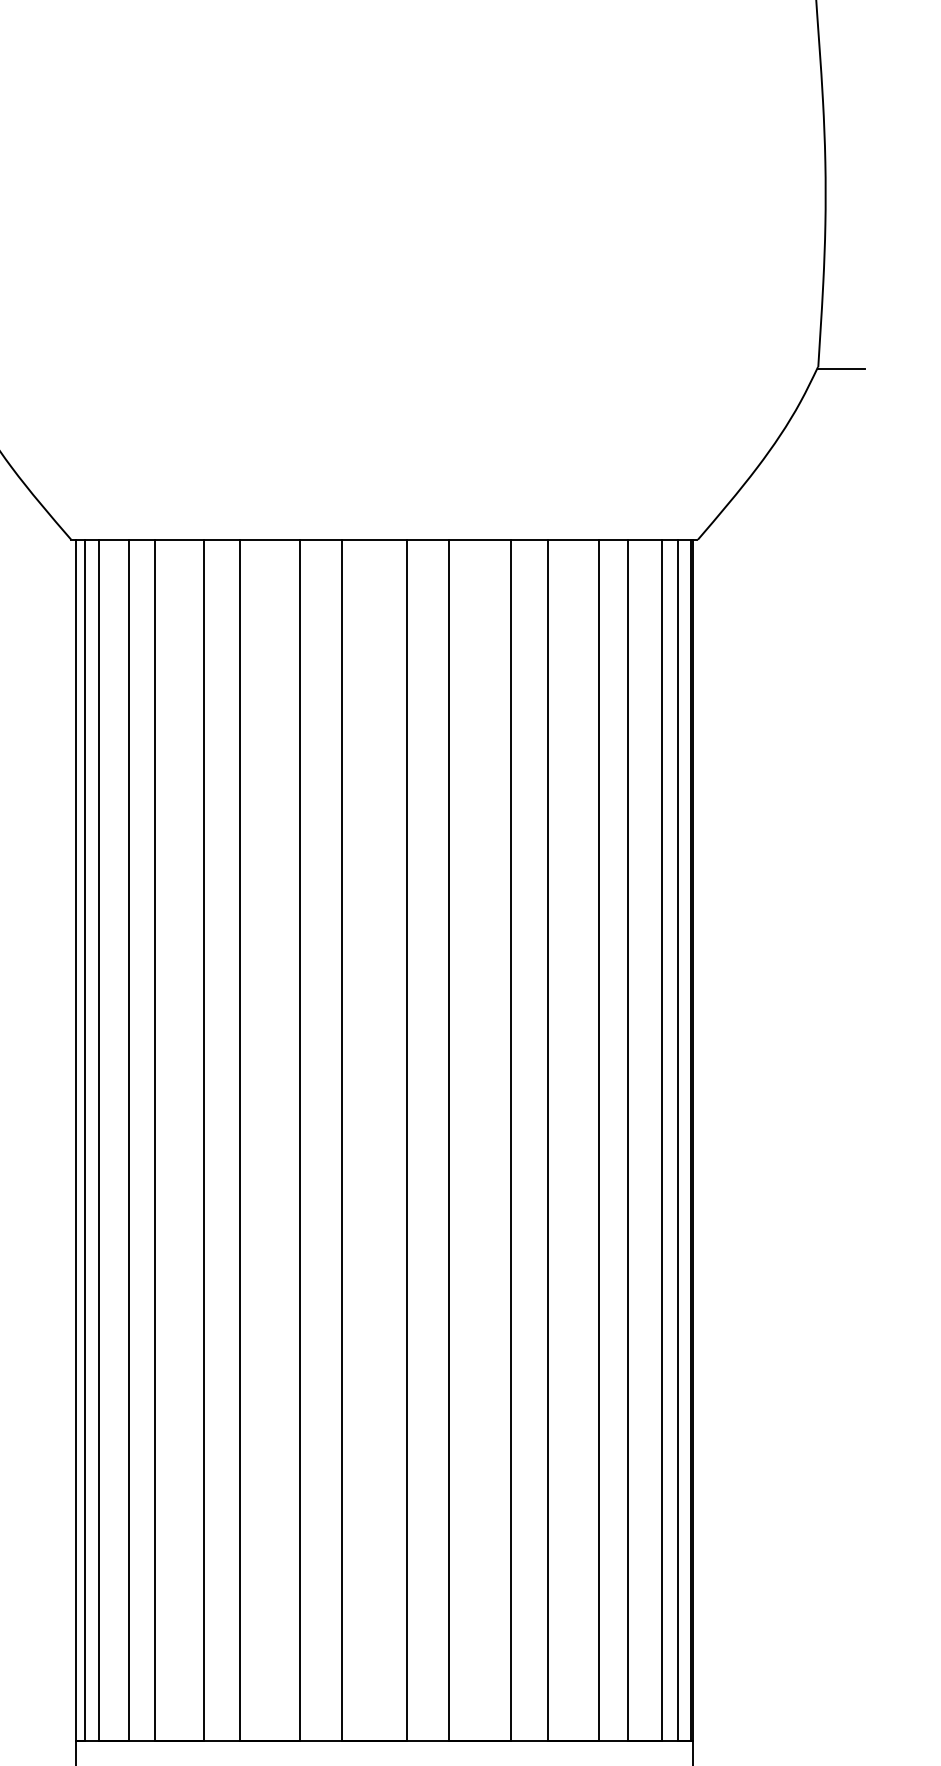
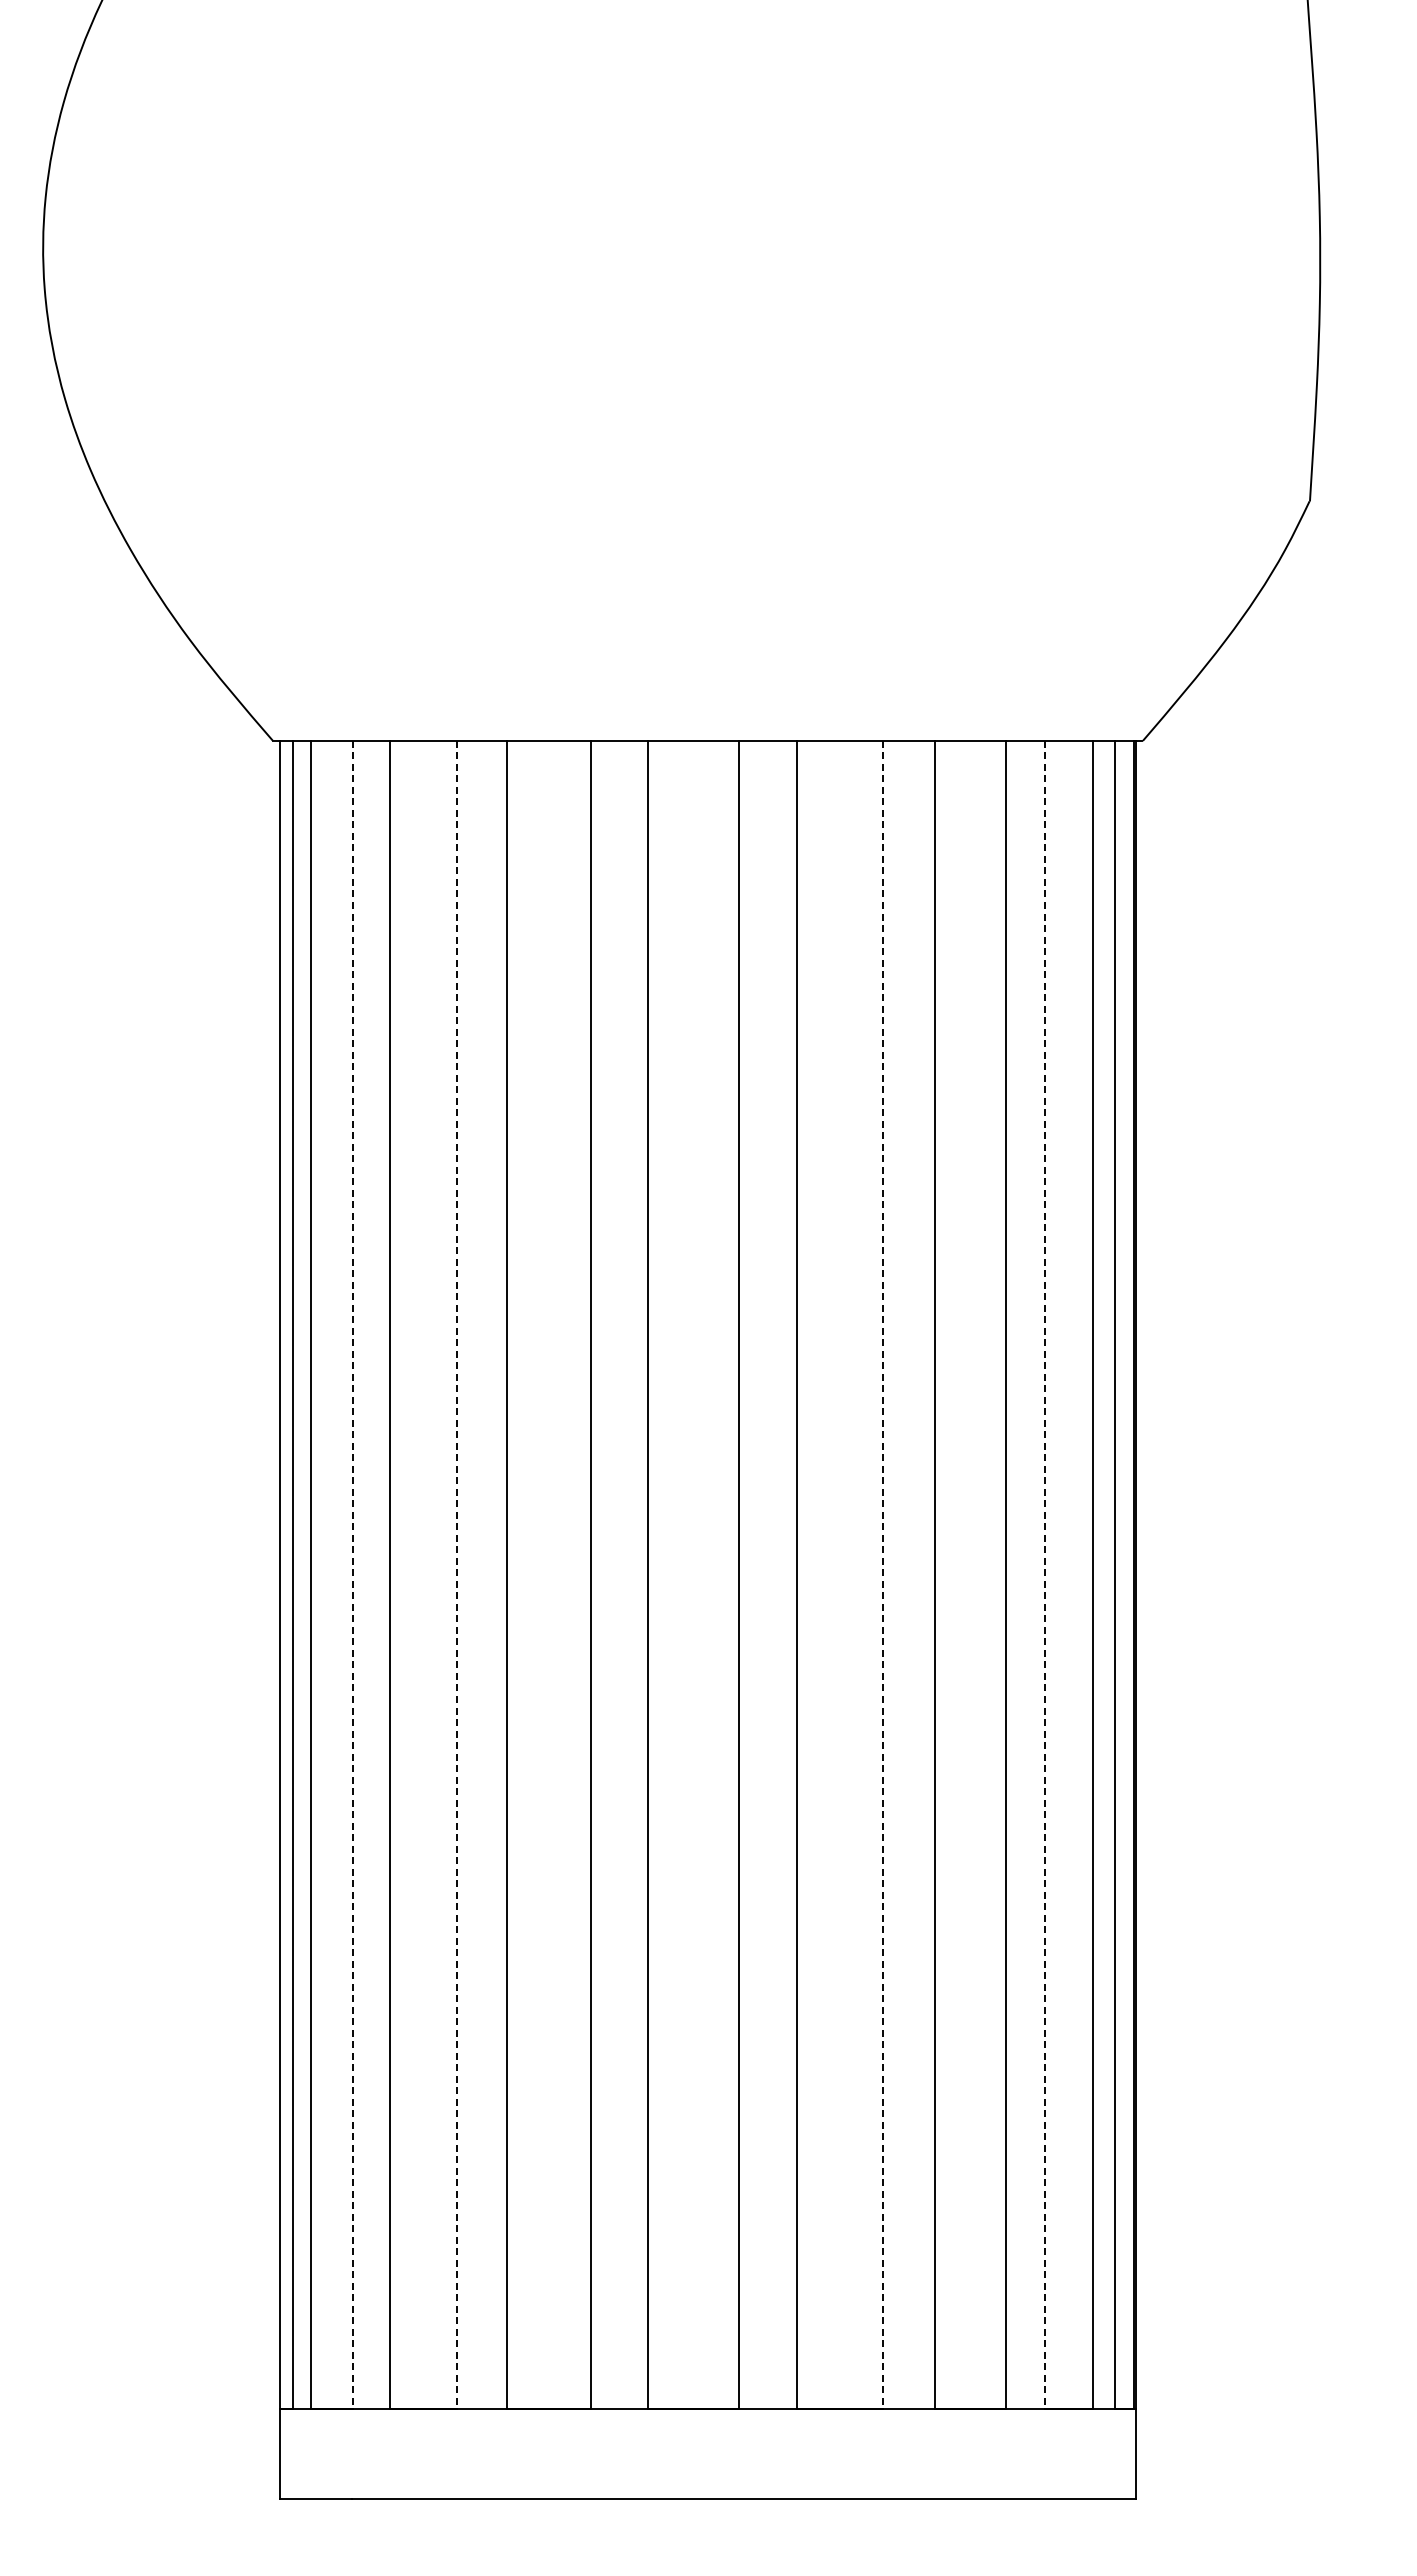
line: (840, 369) -> (1341, 504), removed
line: (129, 1140) -> (353, 1574), solid -> dashed
line: (204, 1140) -> (457, 1574), solid -> dashed
line: (510, 1140) -> (882, 1574), solid -> dashed
line: (627, 1140) -> (1045, 1574), solid -> dashed

